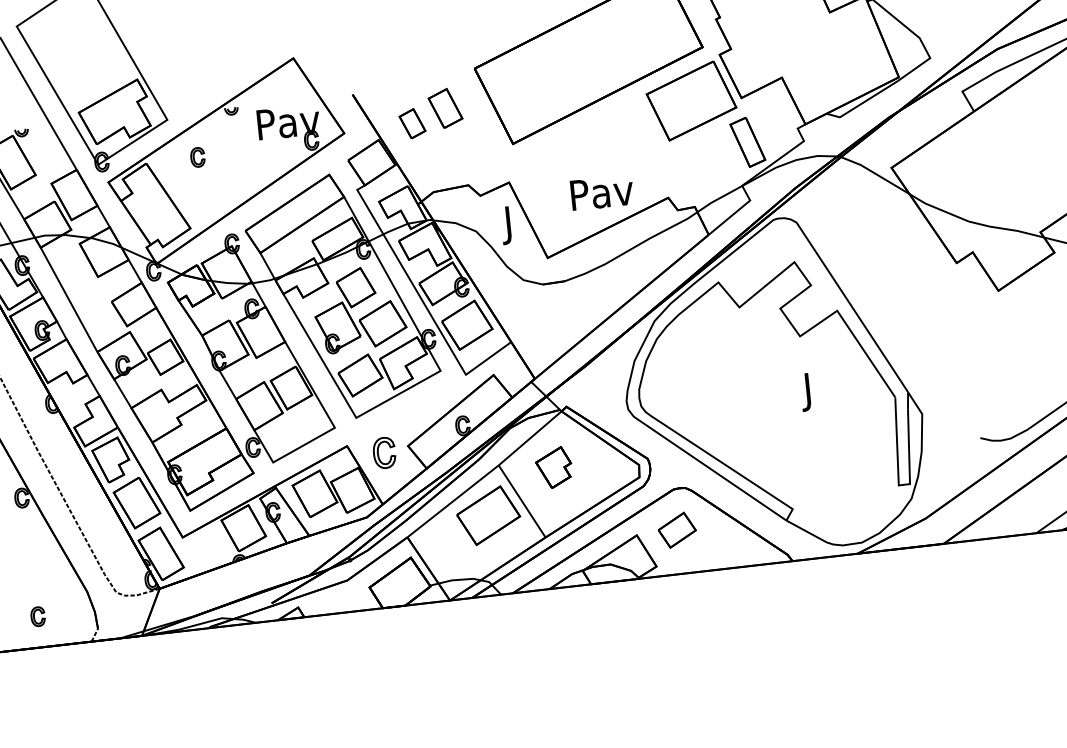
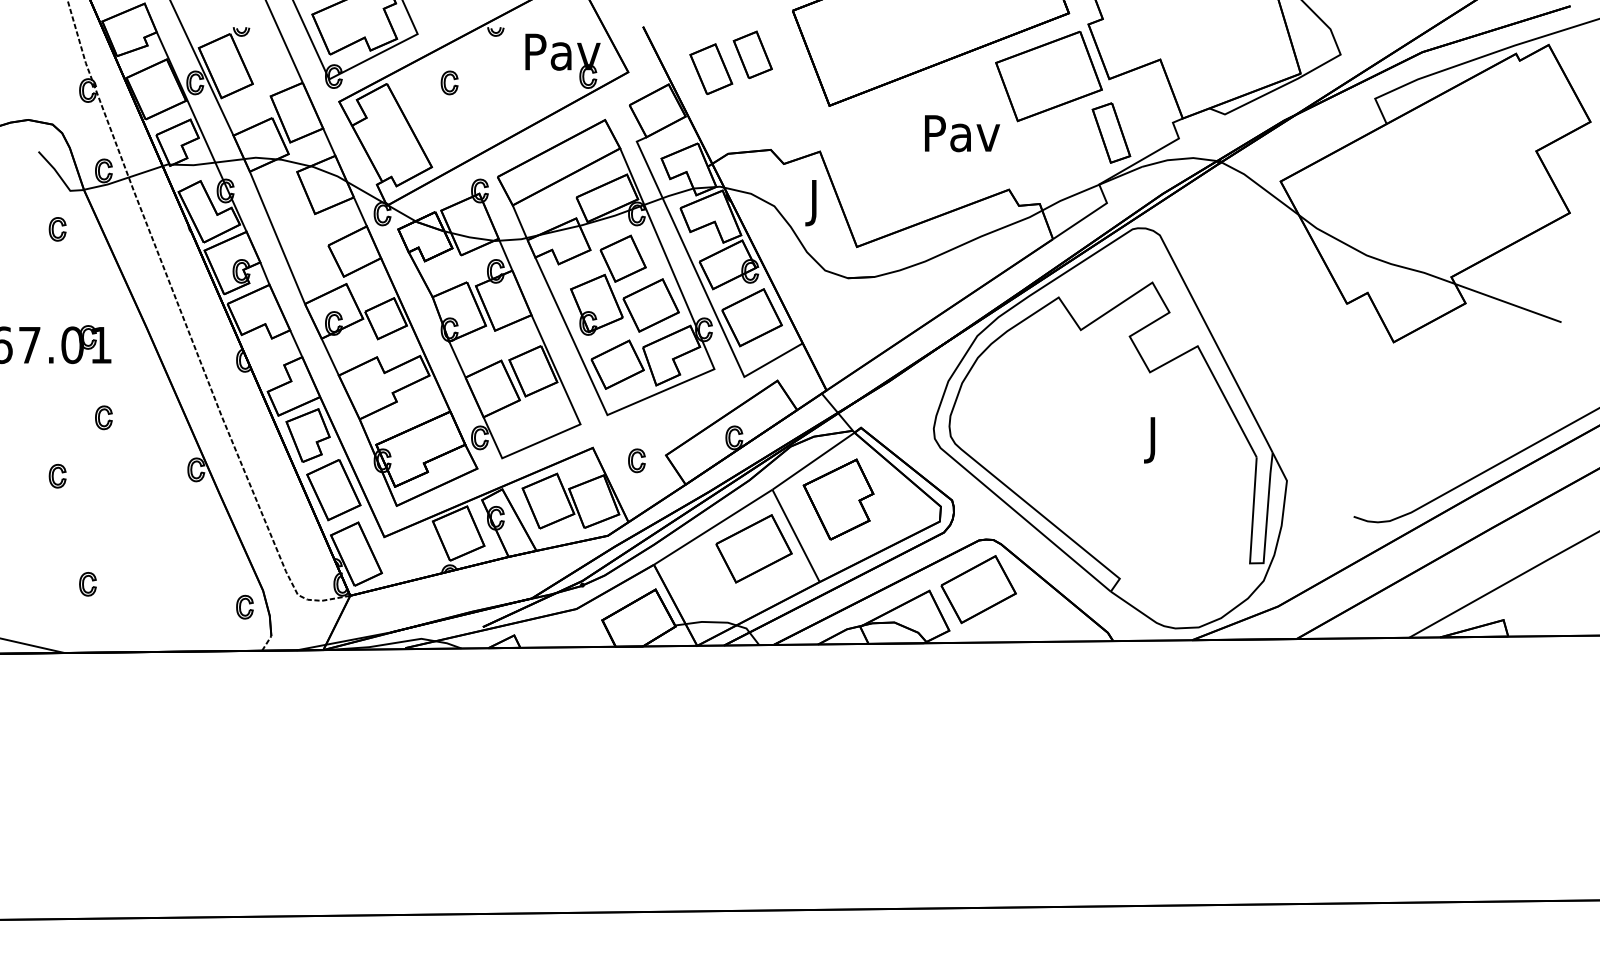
part: (412, 123) -> (711, 68), size x1.43
text: (602, 192) -> (962, 133), moved
part: (384, 452) -> (636, 460), size x0.62
part: (554, 467) -> (838, 499), size x1.67
part: (677, 530) -> (978, 589), size x1.67
part: (37, 616) -> (244, 606), moved

